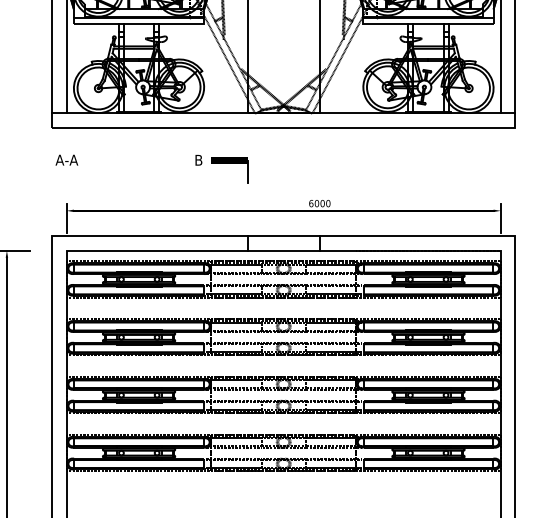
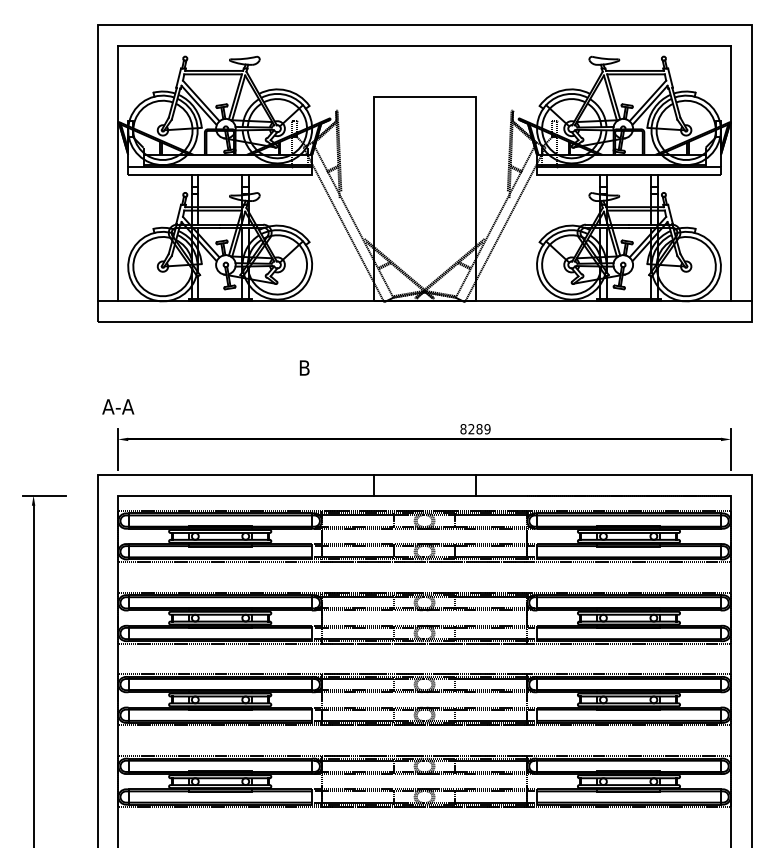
text: (67, 159) -> (118, 406), moved
part: (229, 164) -> (348, 373), removed
text: (319, 203) -> (475, 429), 6000 -> 8289

